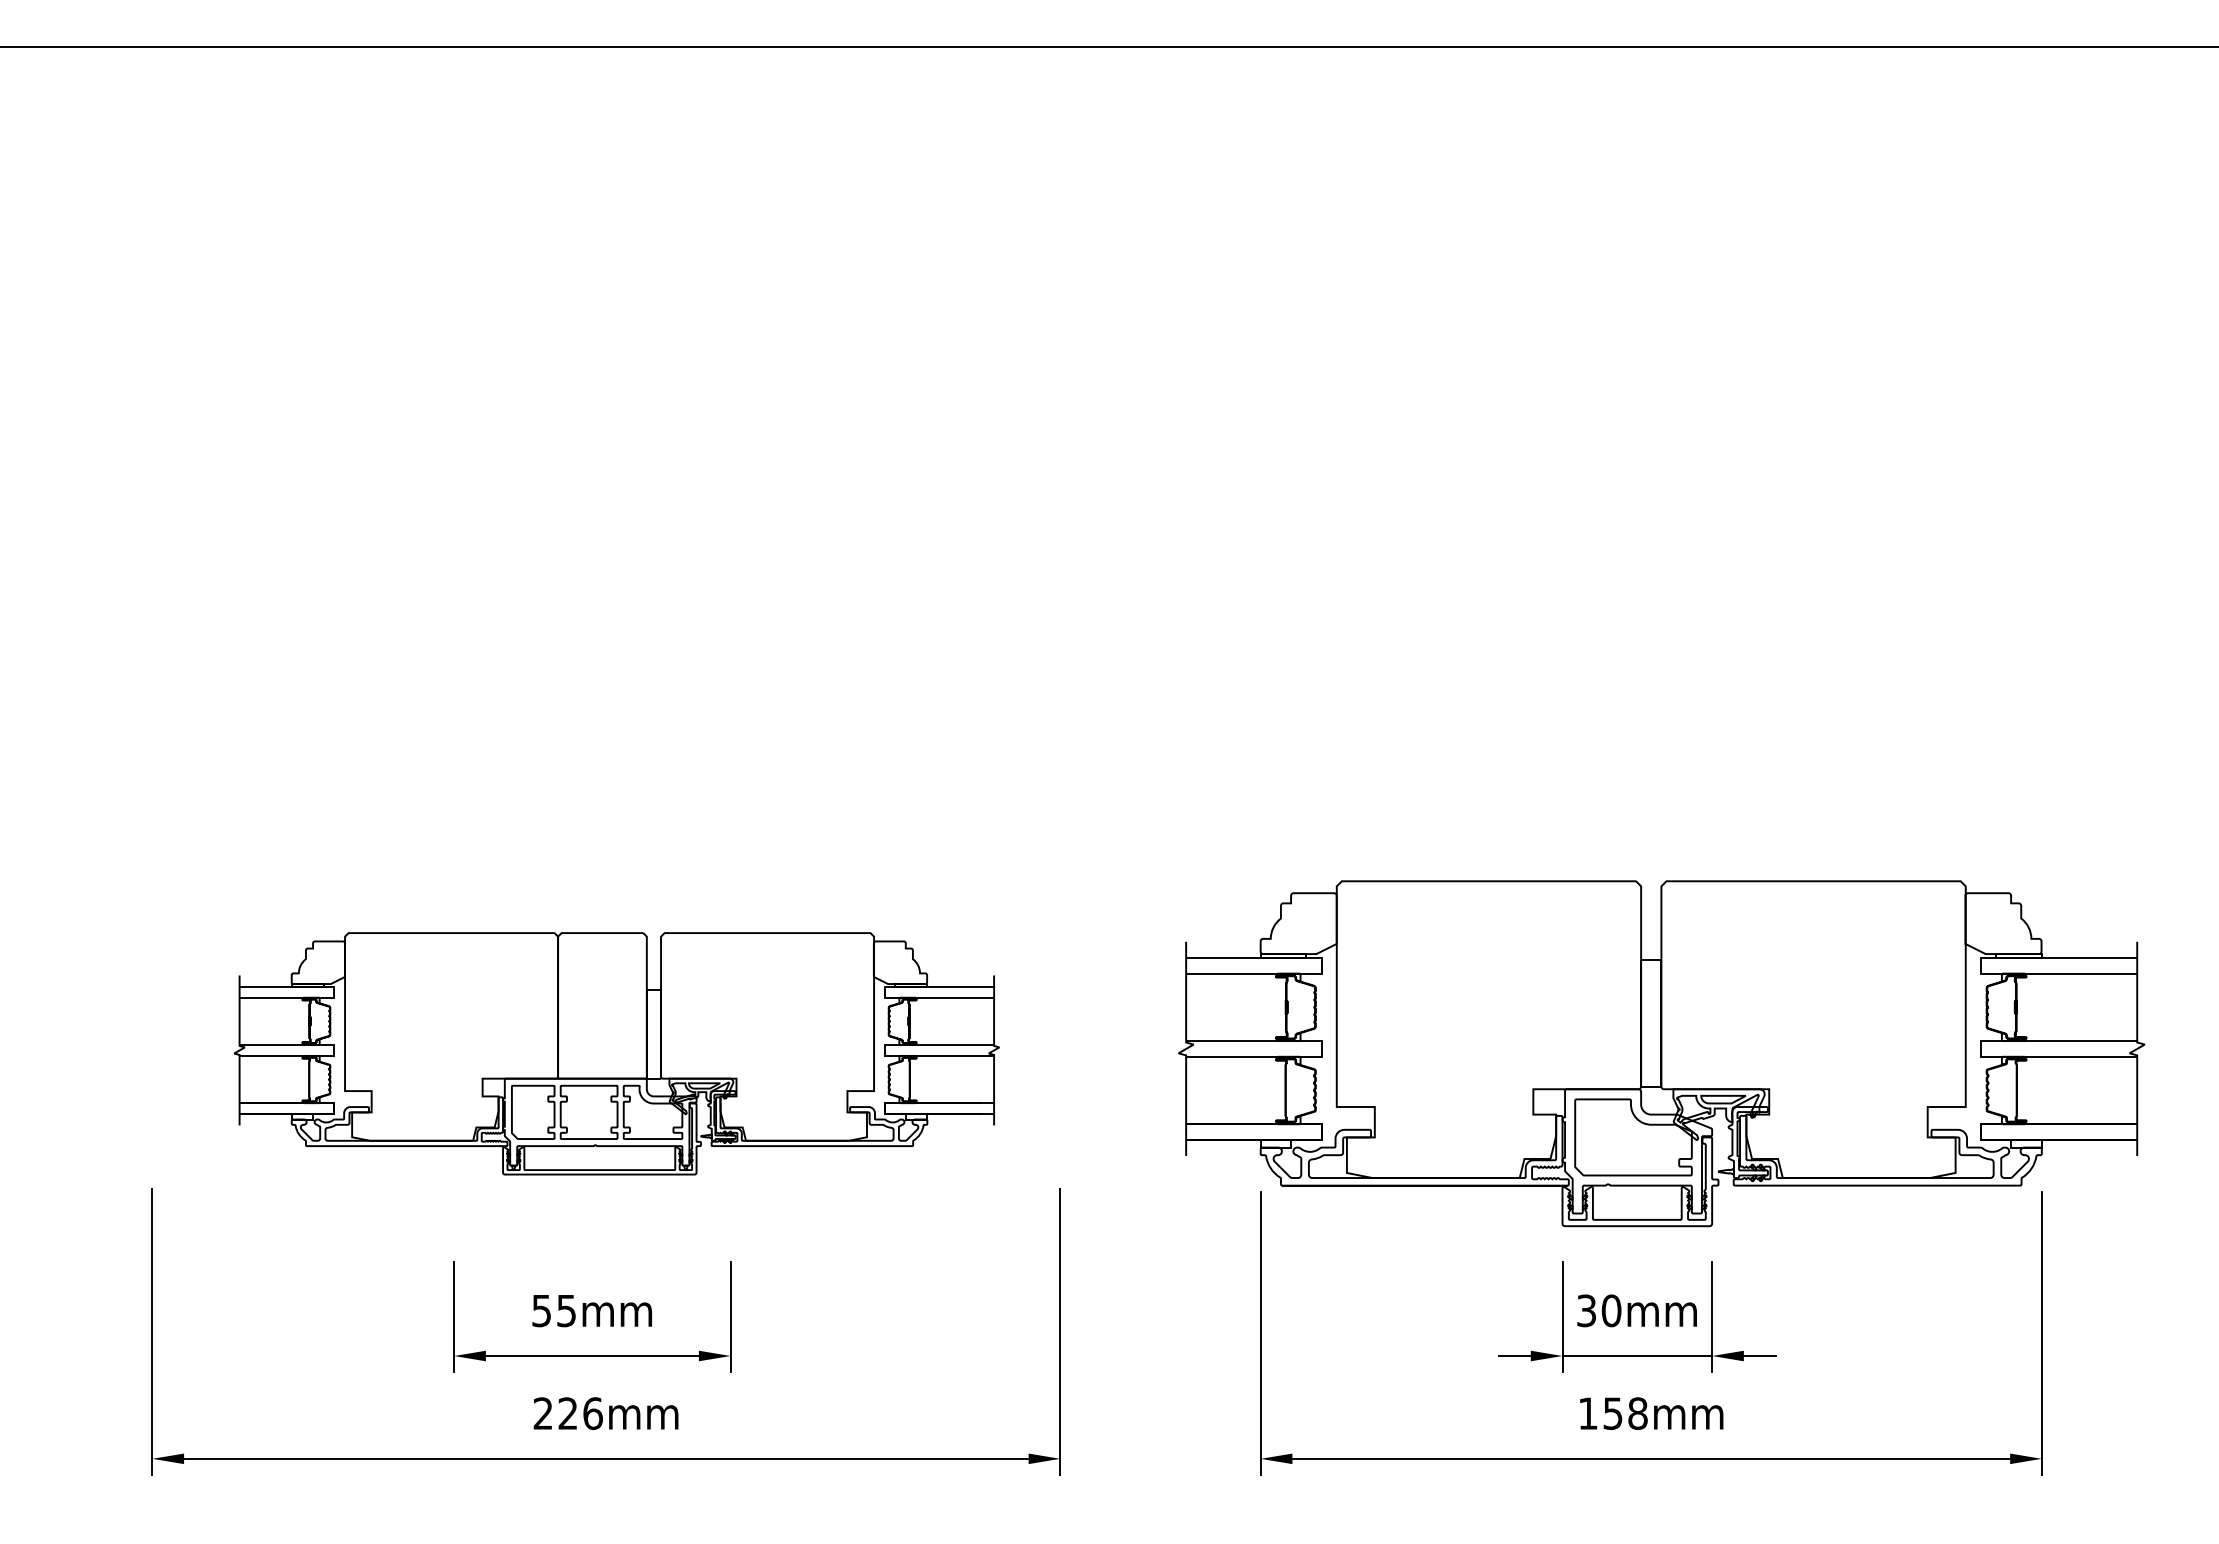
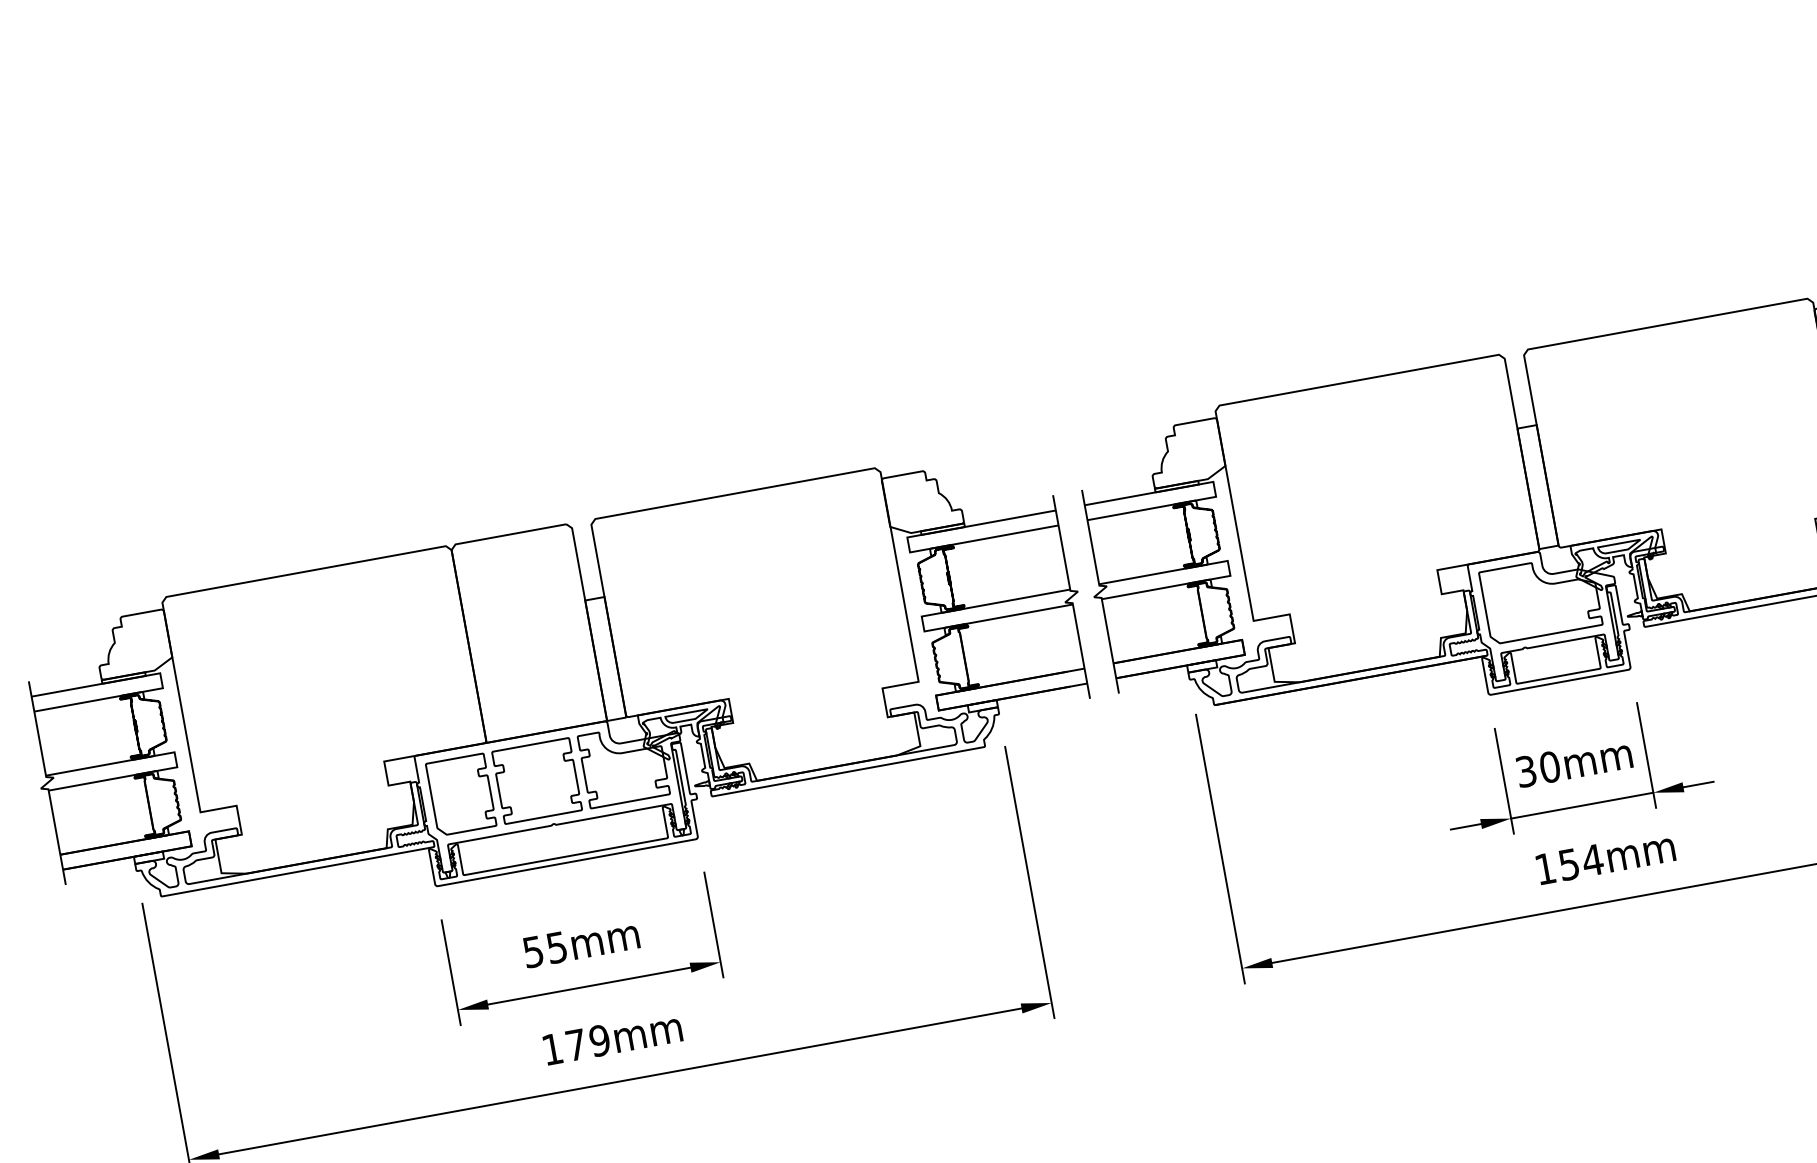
part: (616, 1053) -> (559, 694), size x1.43
text: (568, 1413) -> (576, 1044), 226mm -> 179mm
text: (1637, 1413) -> (1592, 860), 158mm -> 154mm

